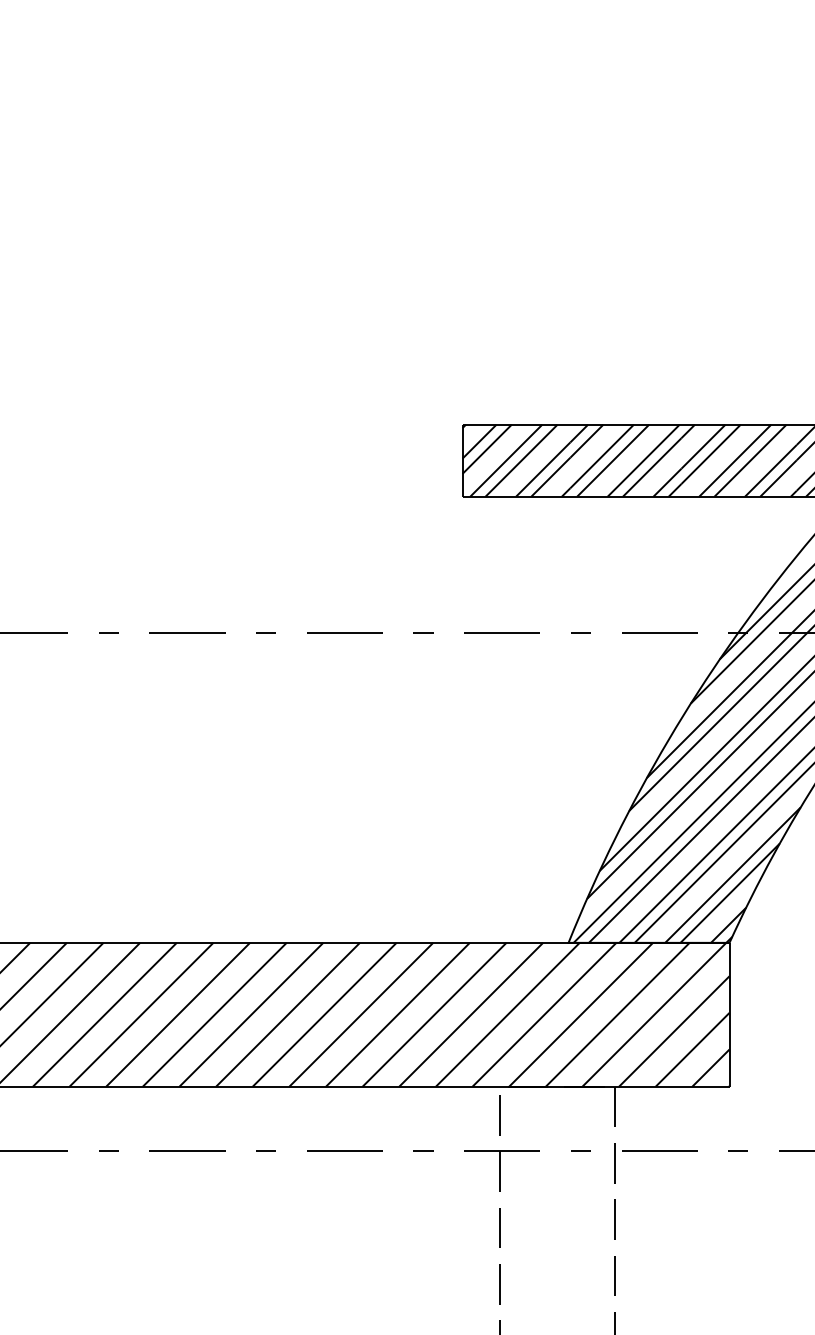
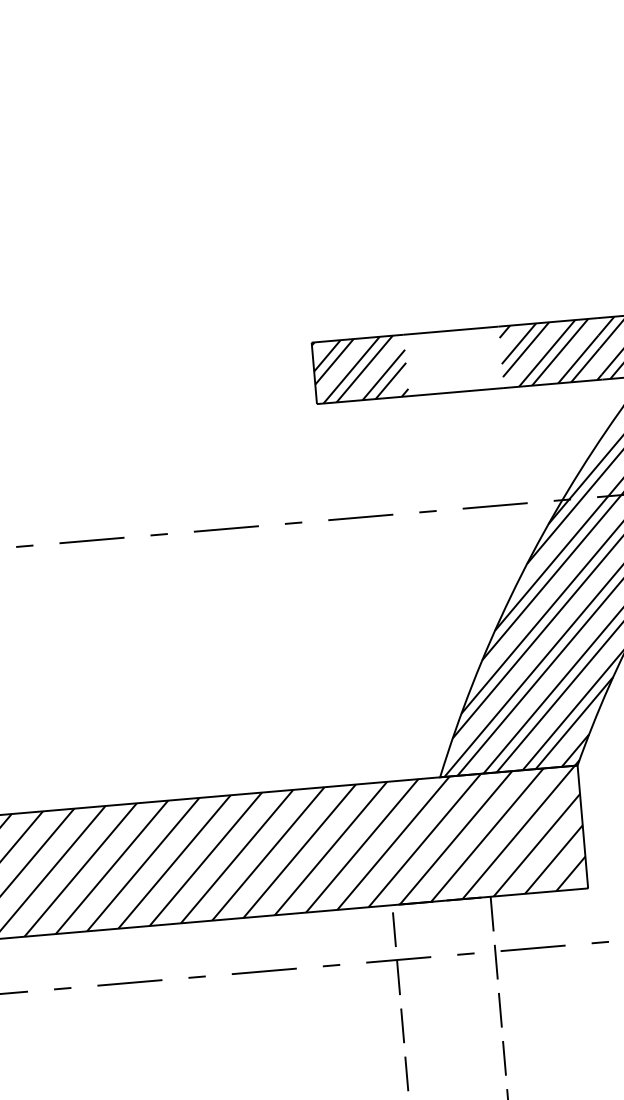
hatch: (625, 460) -> (453, 361), removed

